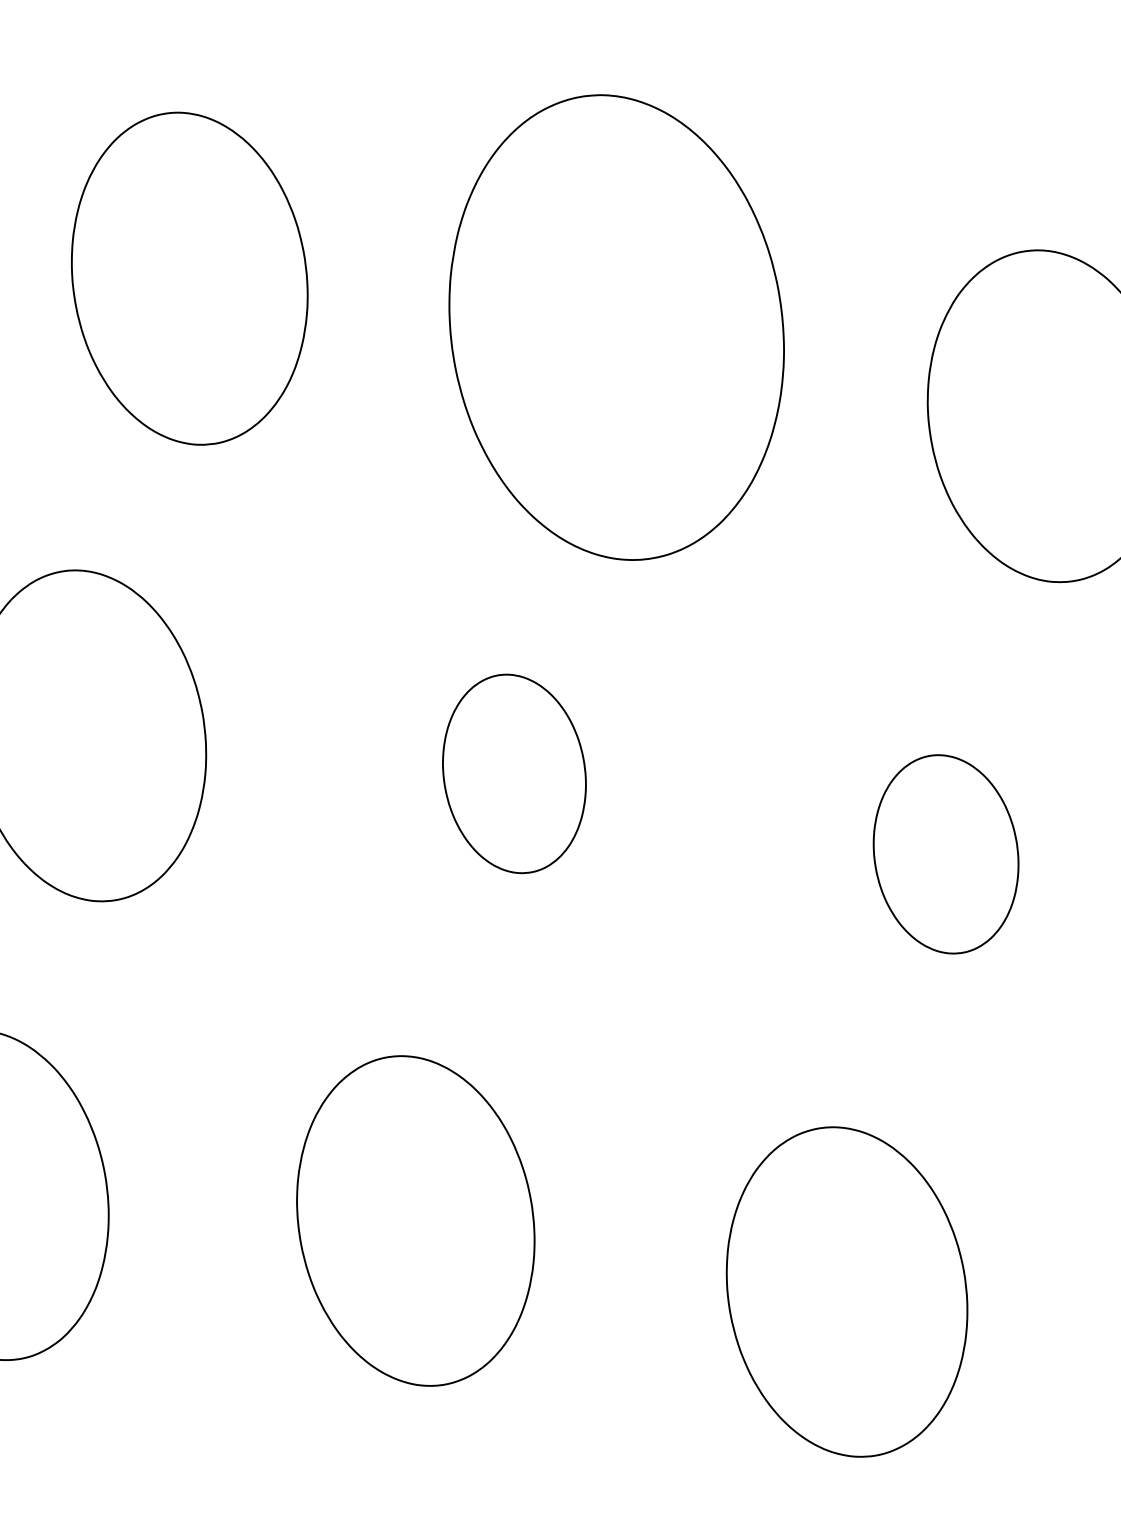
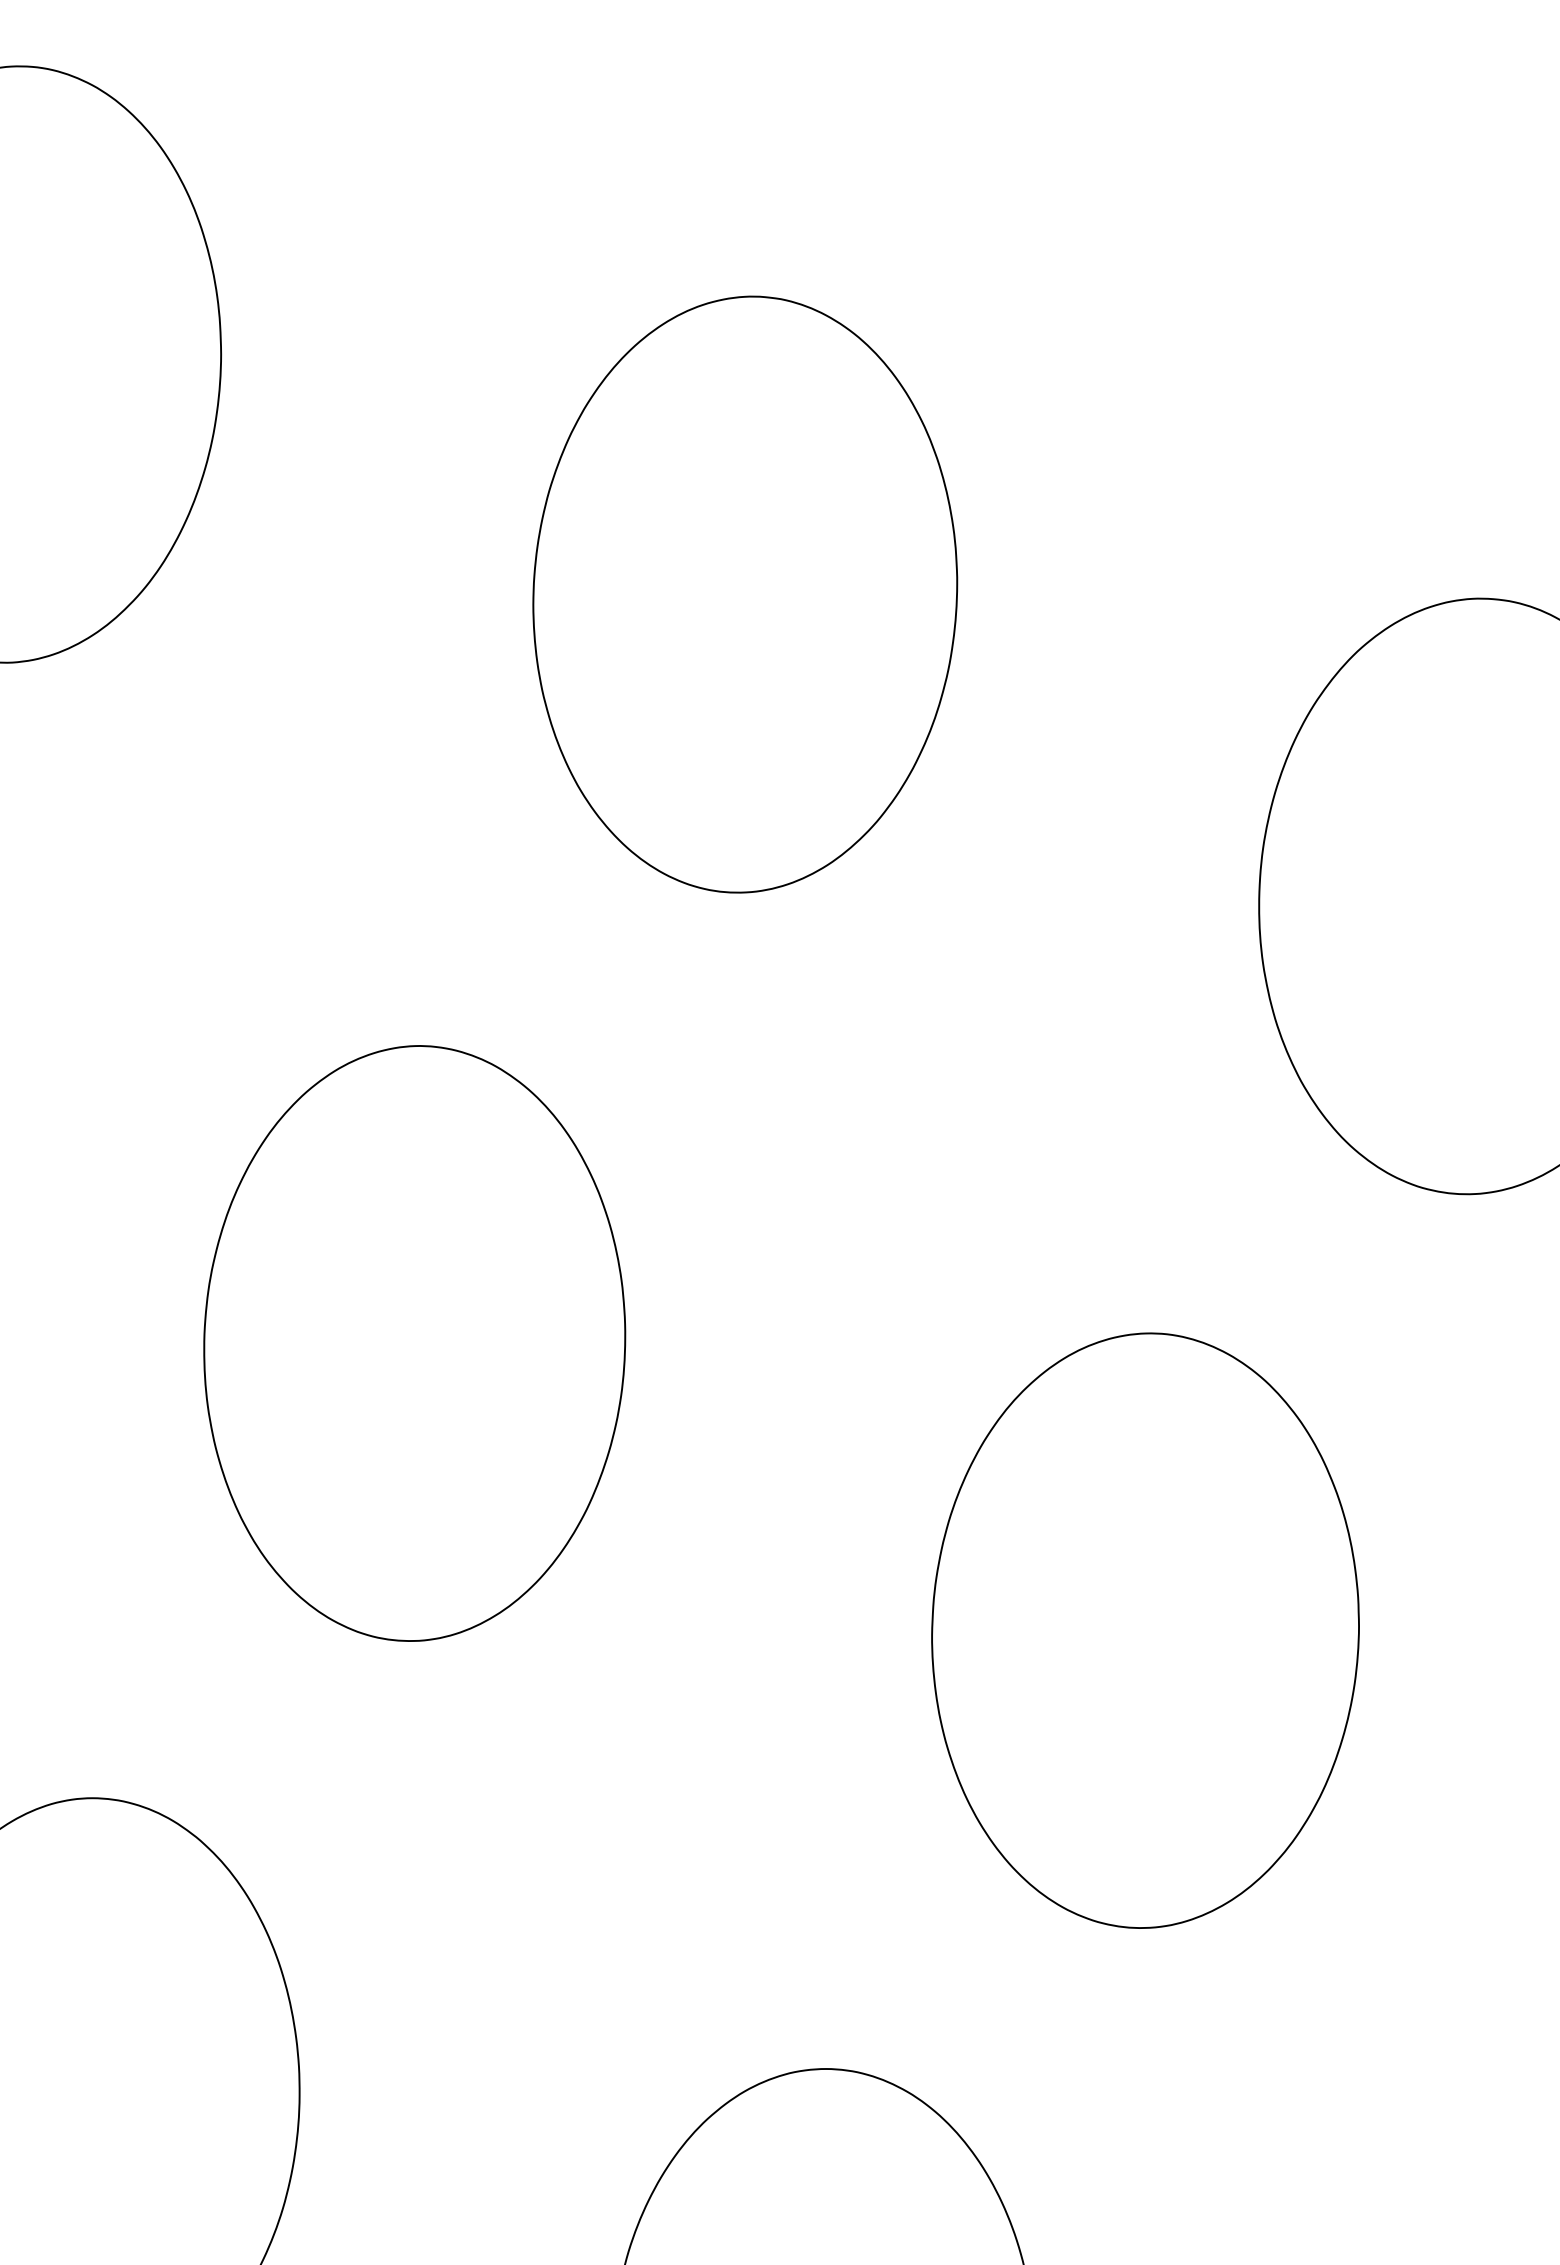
part: (616, 327) -> (744, 594), size x0.71
part: (514, 773) -> (414, 1342), size x1.67
part: (945, 854) -> (1144, 1630), size x1.67

